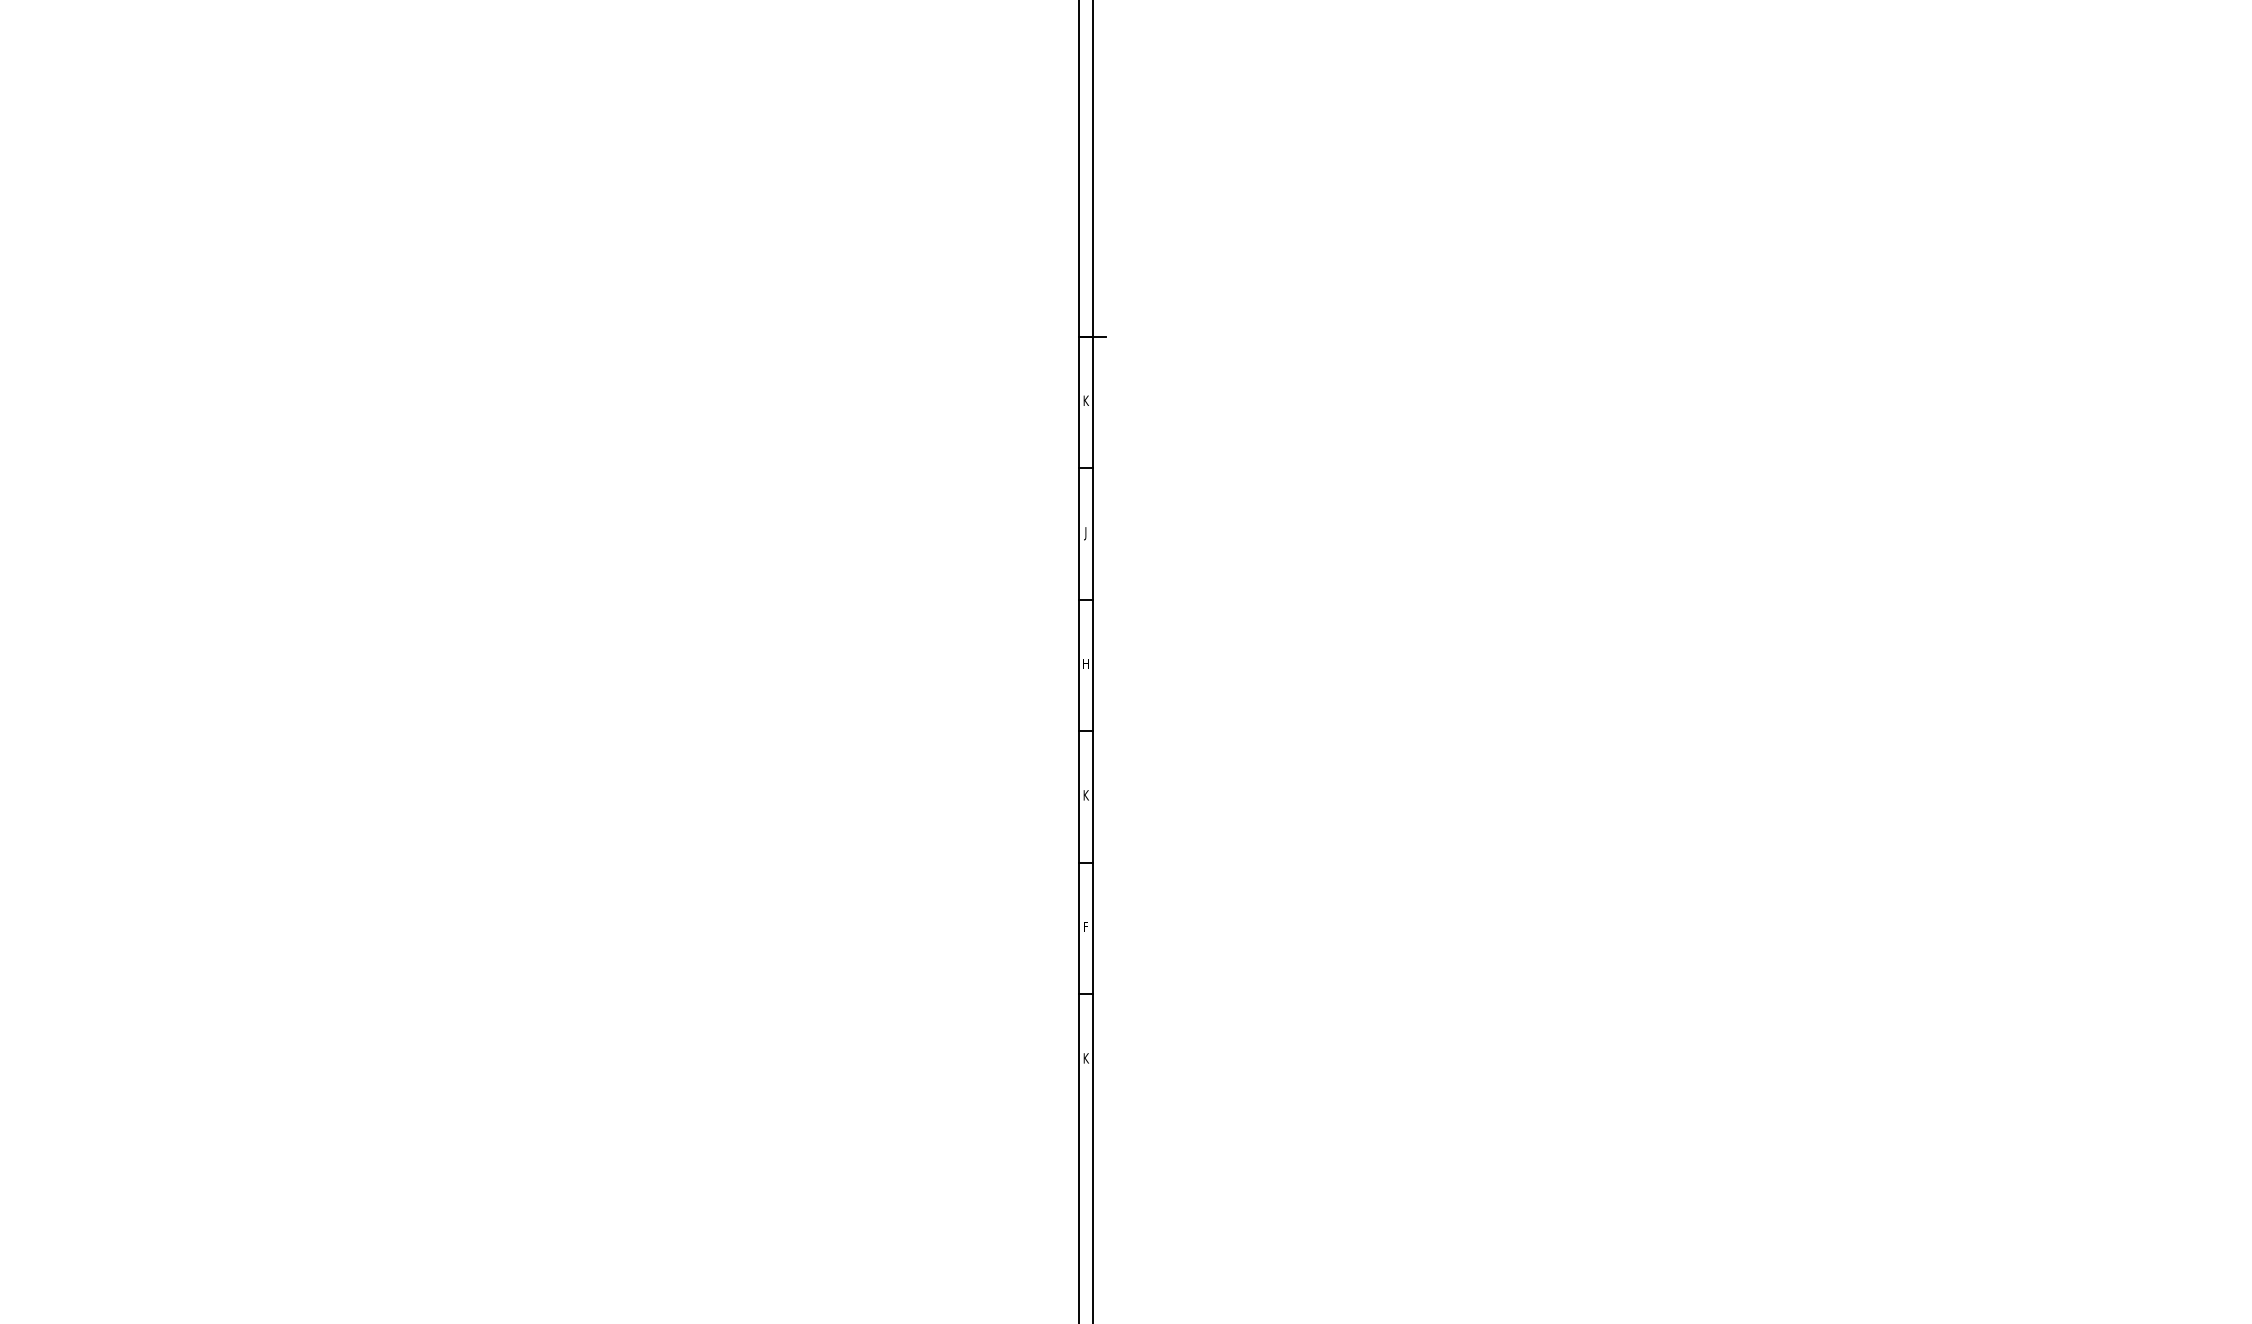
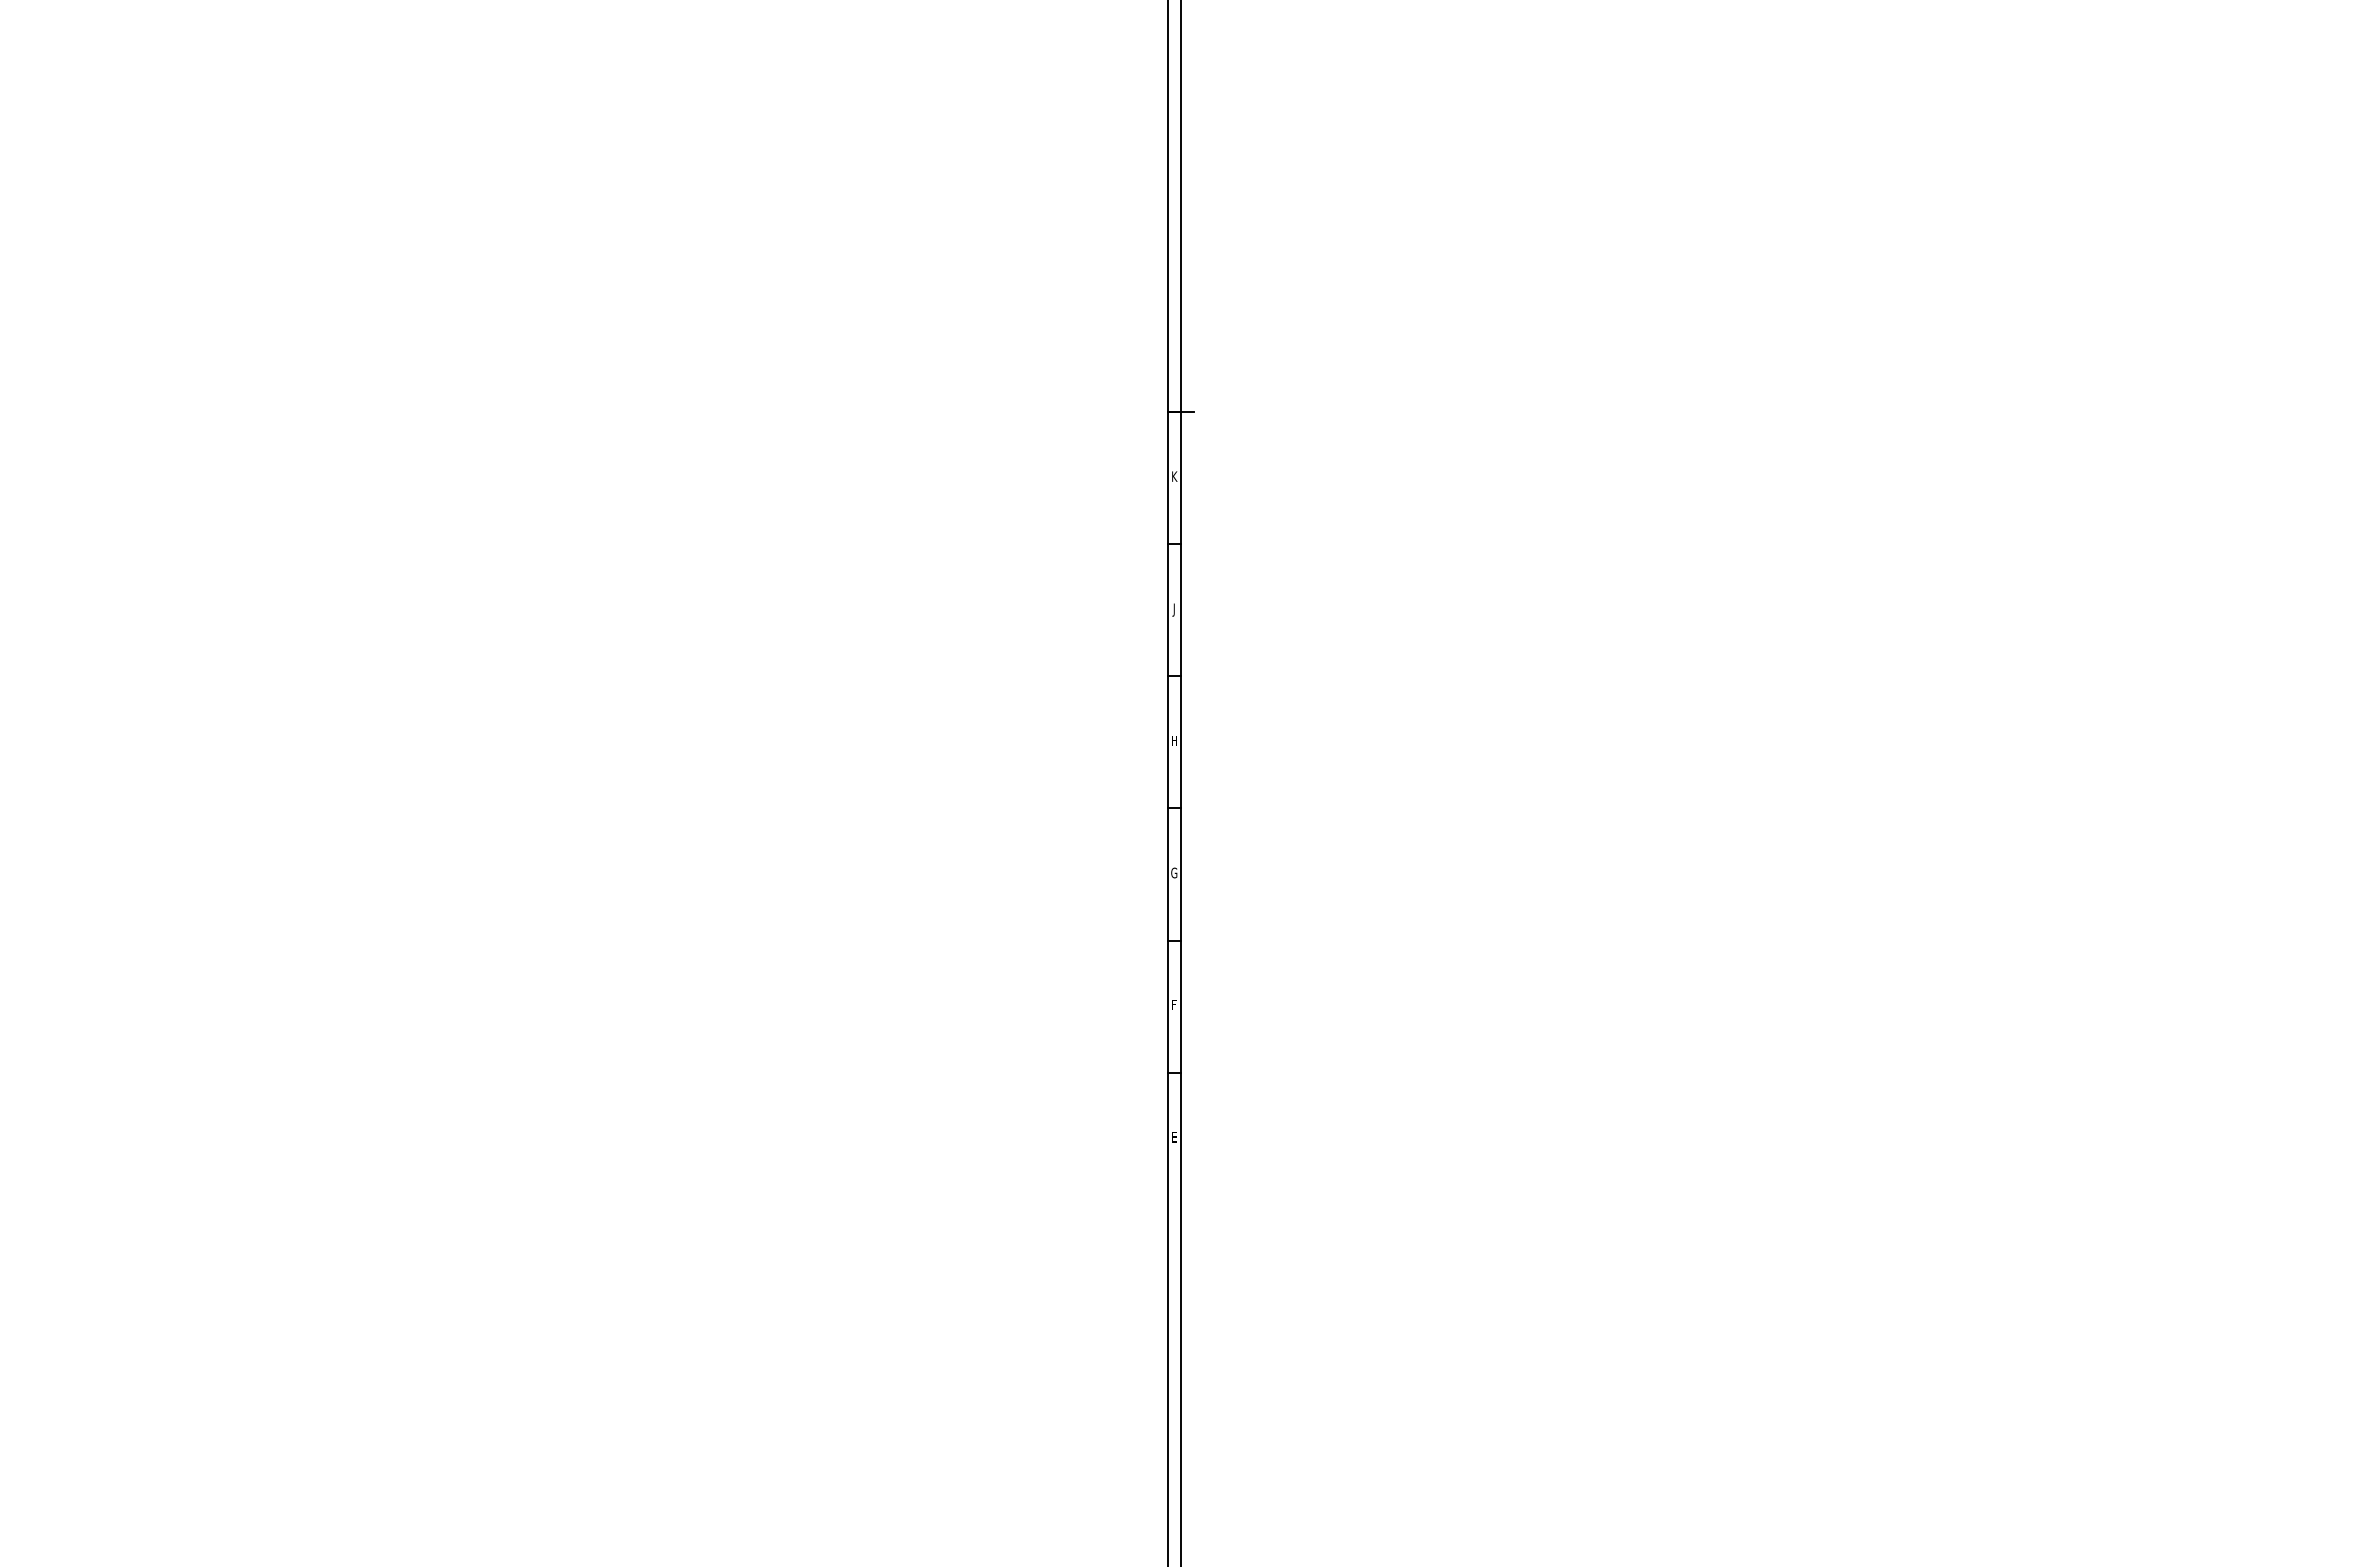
text: (1086, 794) -> (1174, 872), K -> G
text: (1086, 1058) -> (1174, 1137), K -> E

